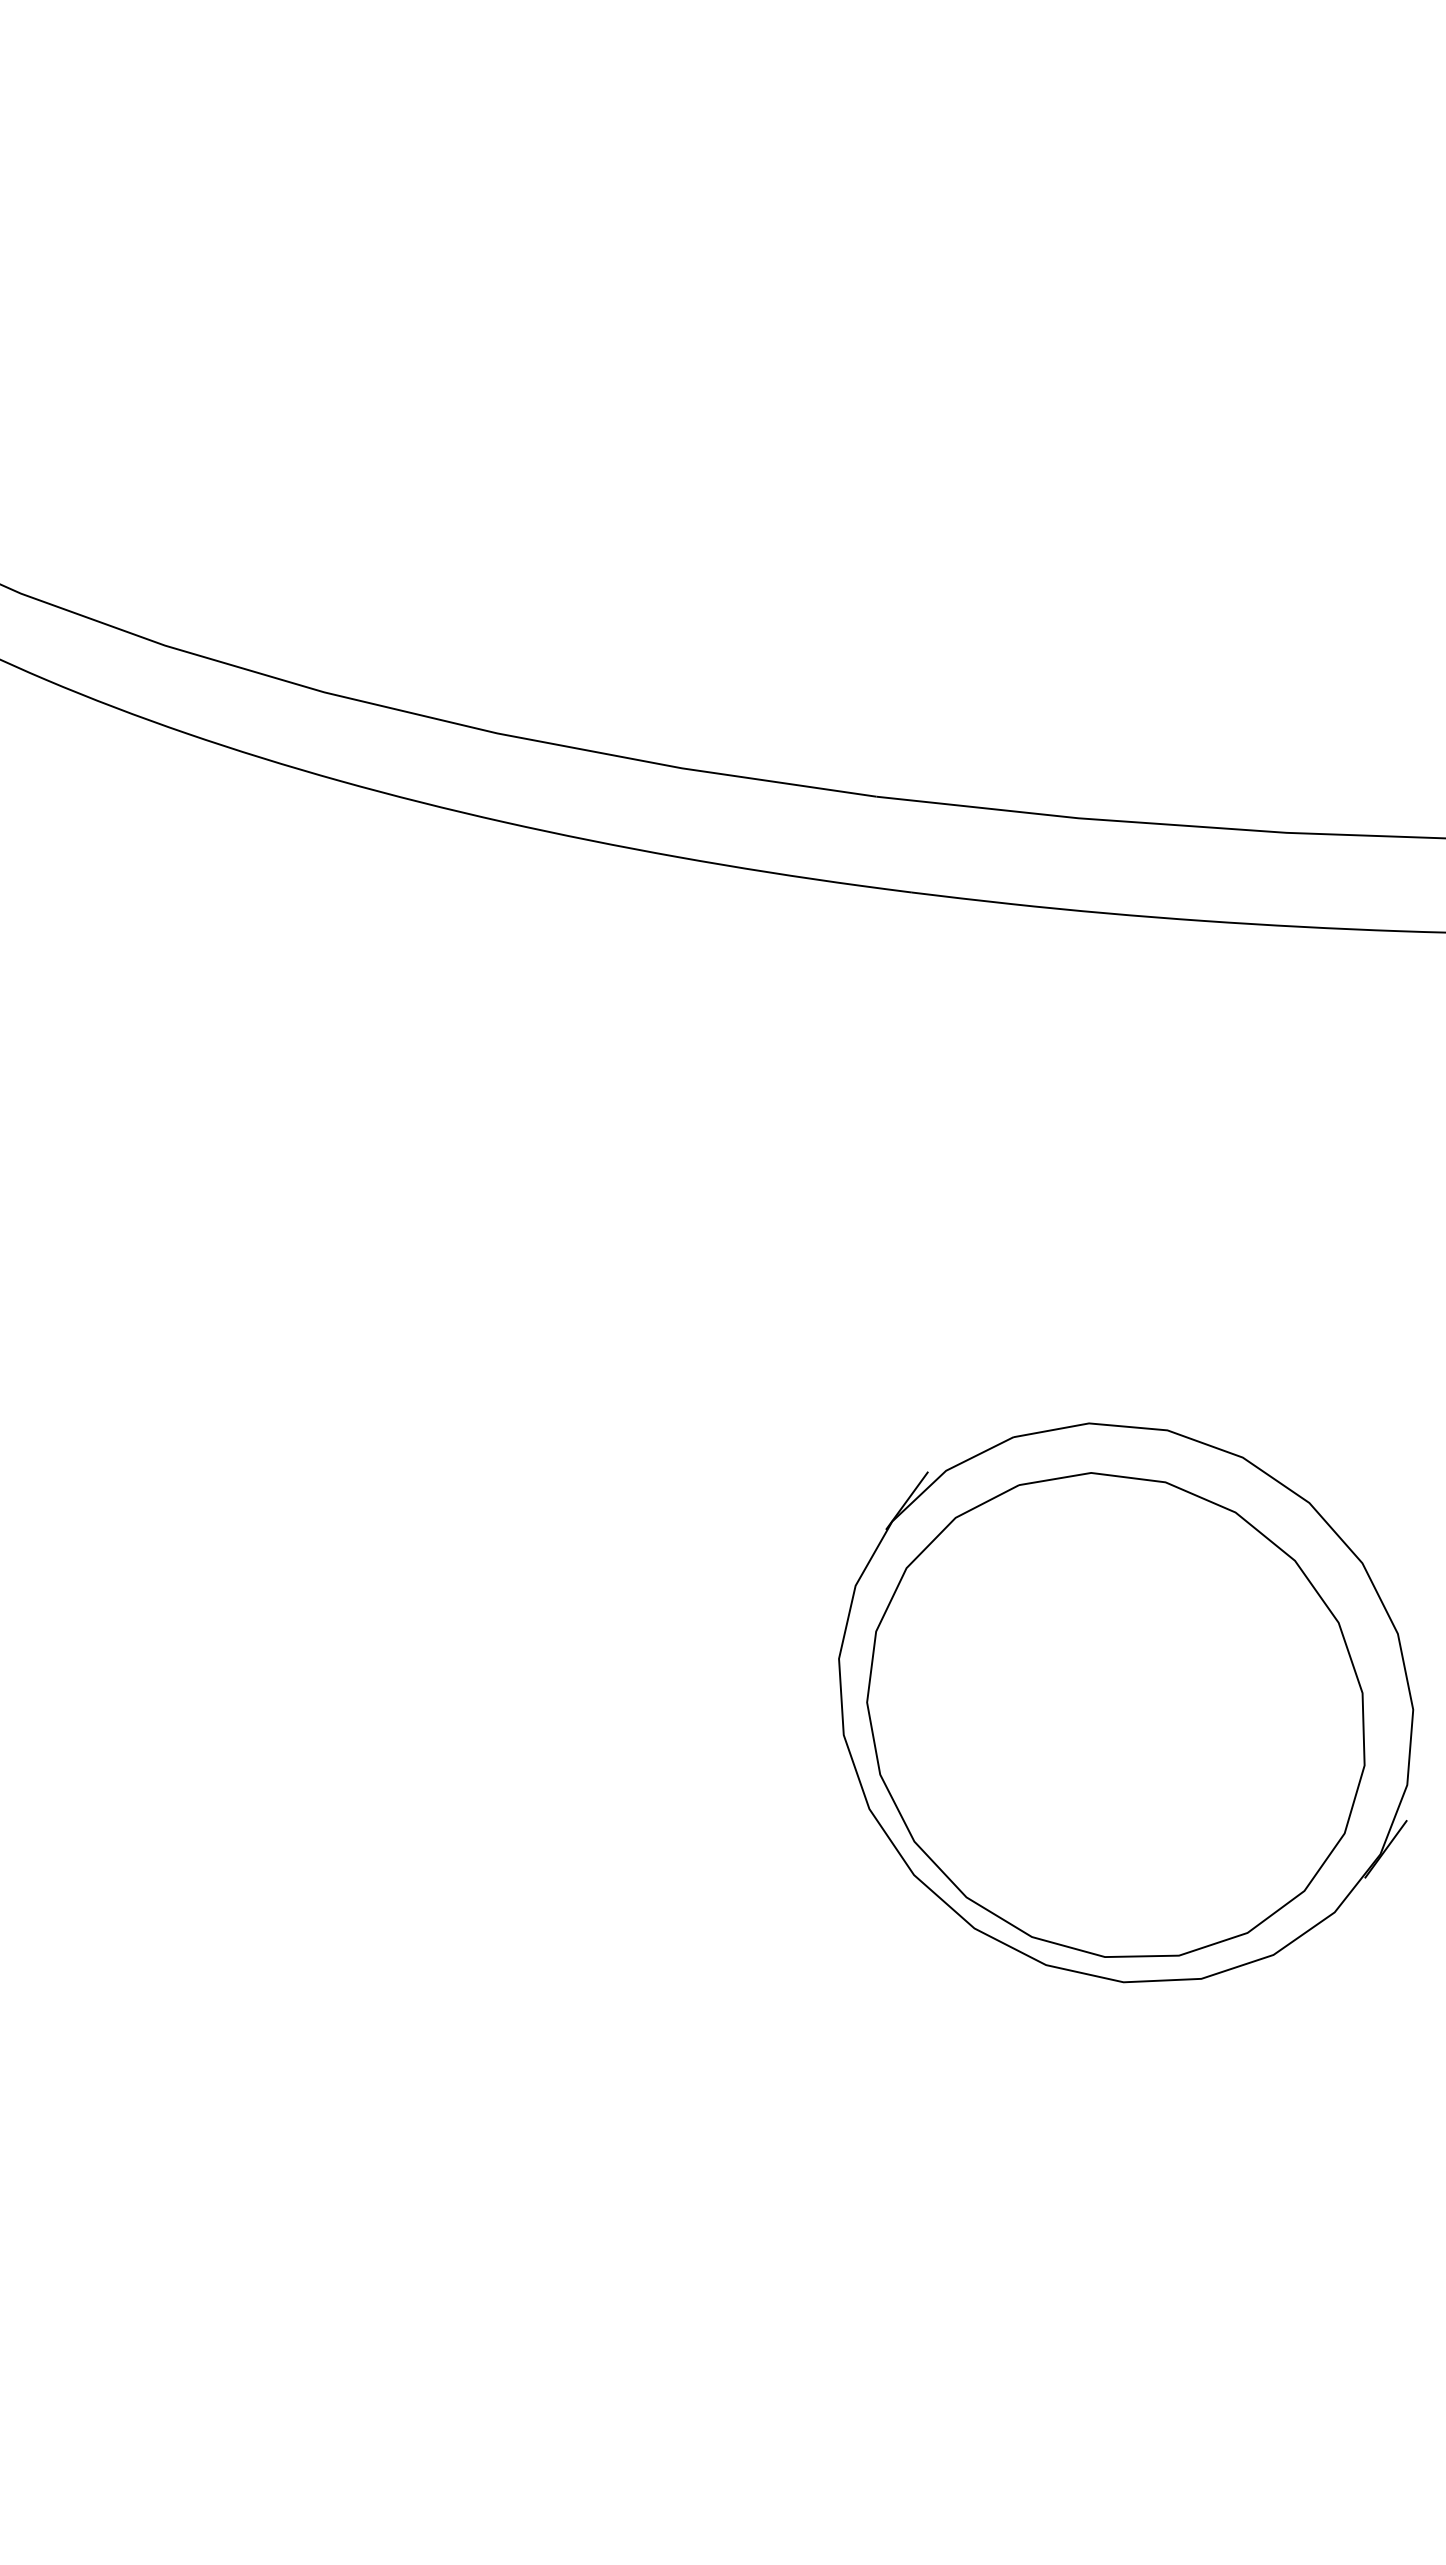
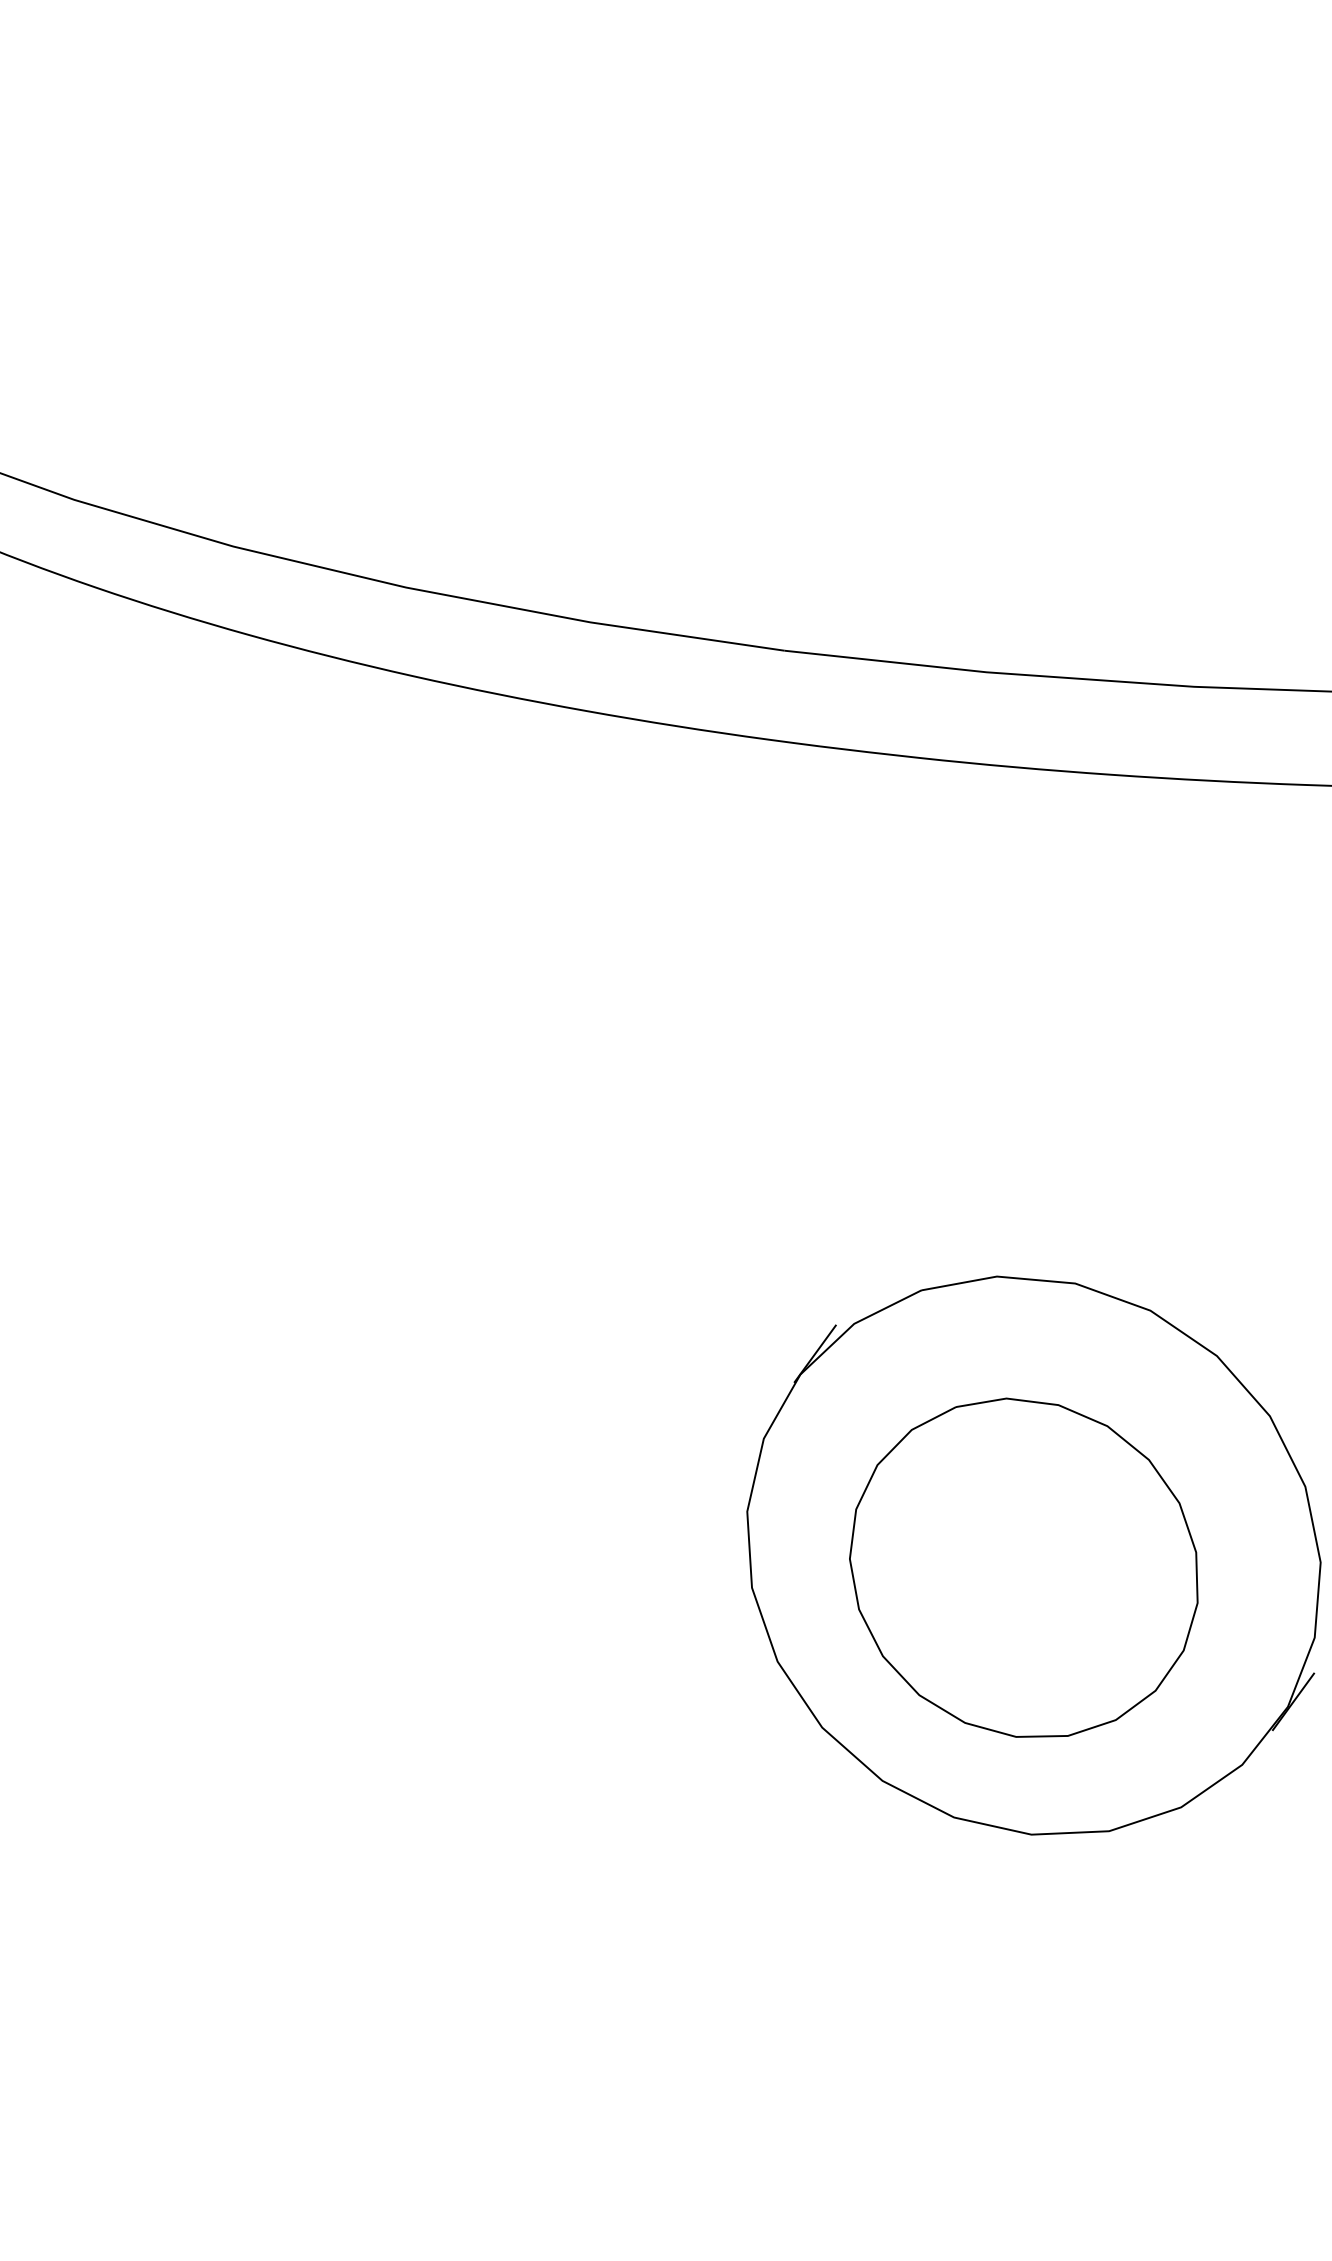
part: (1115, 1714) -> (1023, 1567), size x0.7

